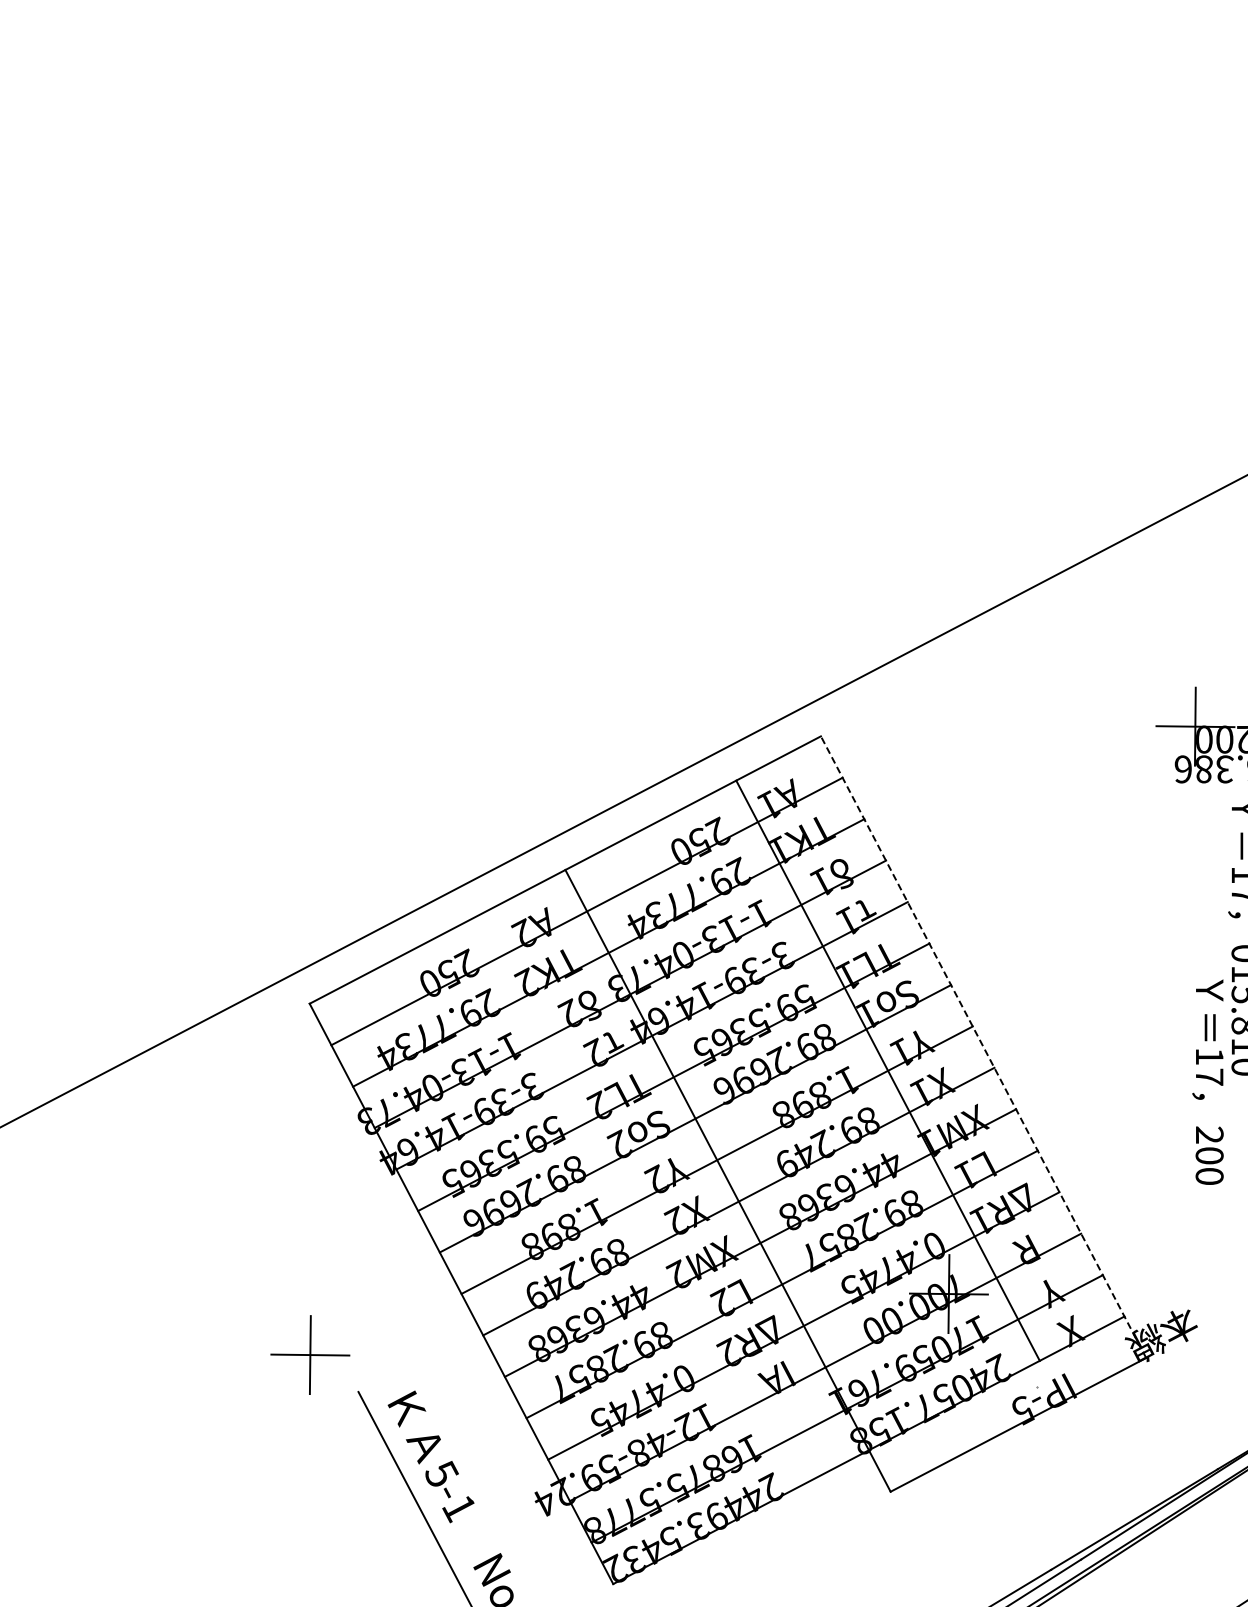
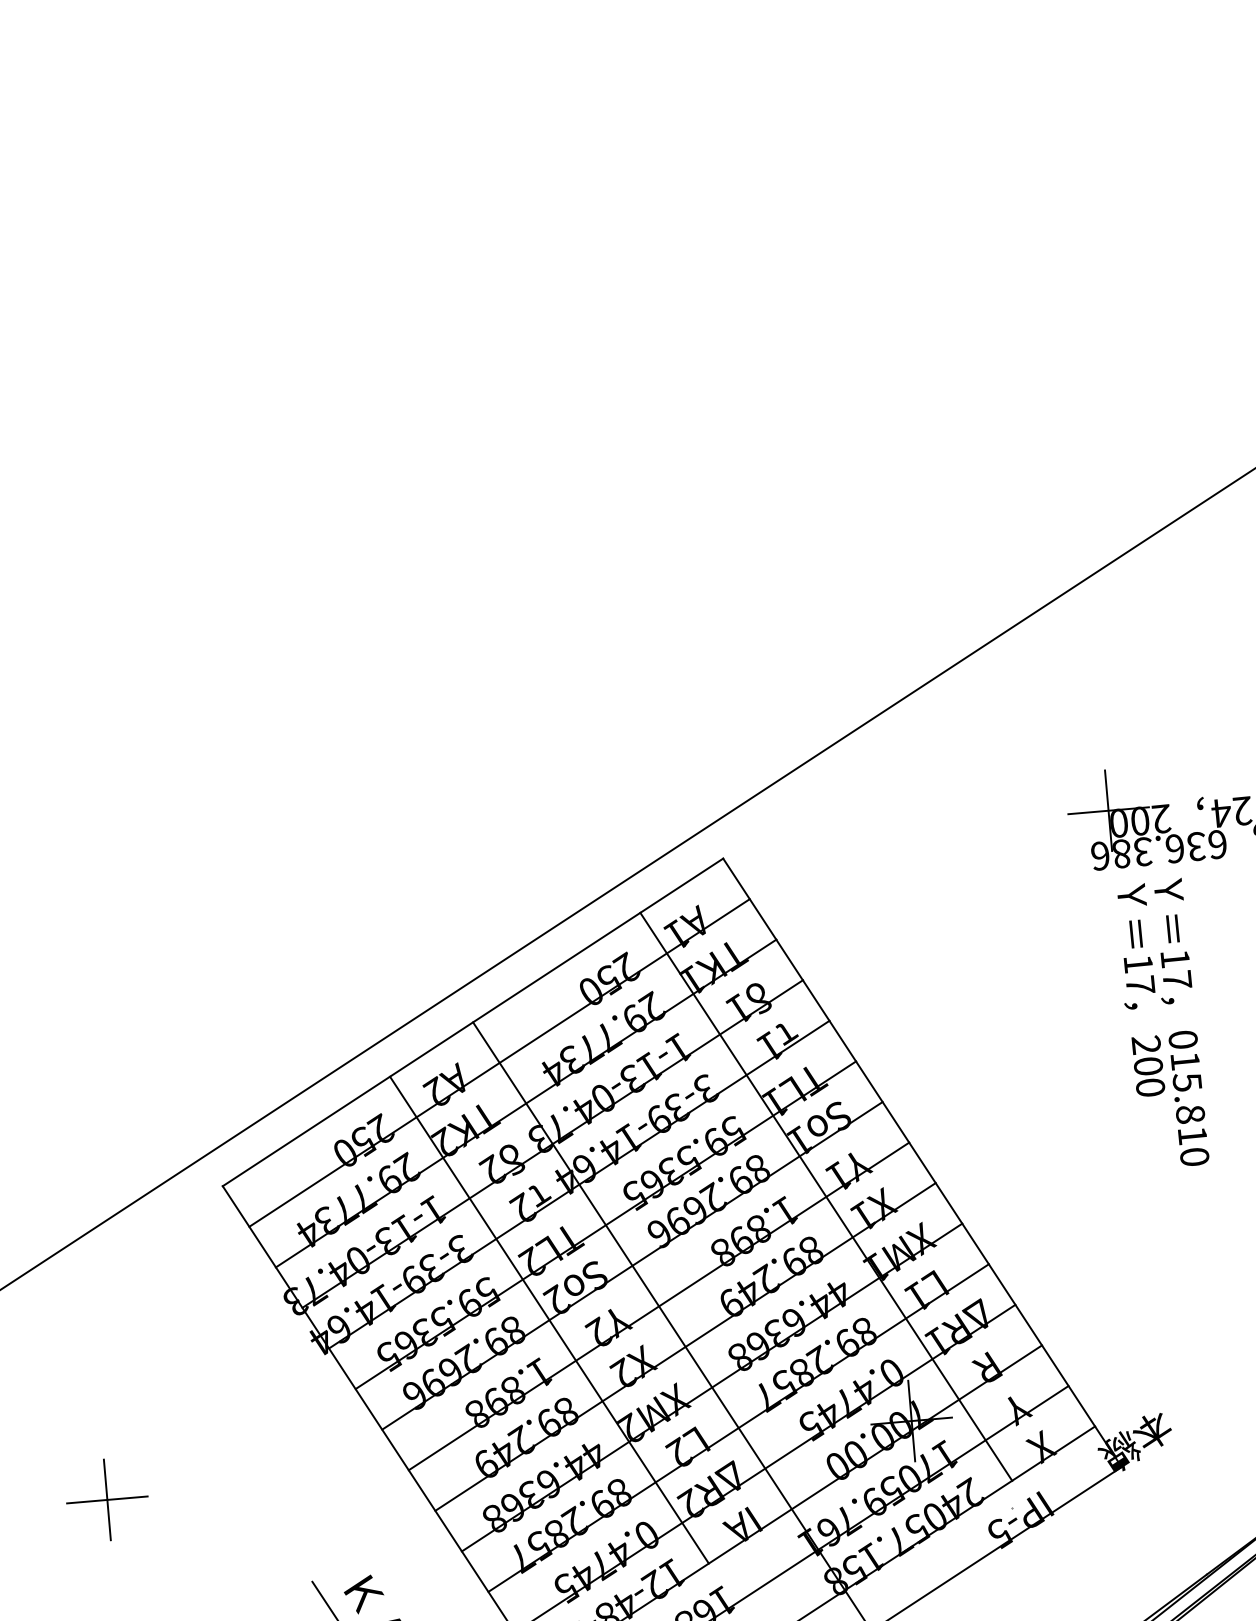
line: (983, 1047) -> (922, 1163), dashed -> solid
text: (1207, 1081) -> (1138, 989), moved
line: (610, 1162) -> (549, 1319), added
part: (310, 1354) -> (107, 1499), moved

